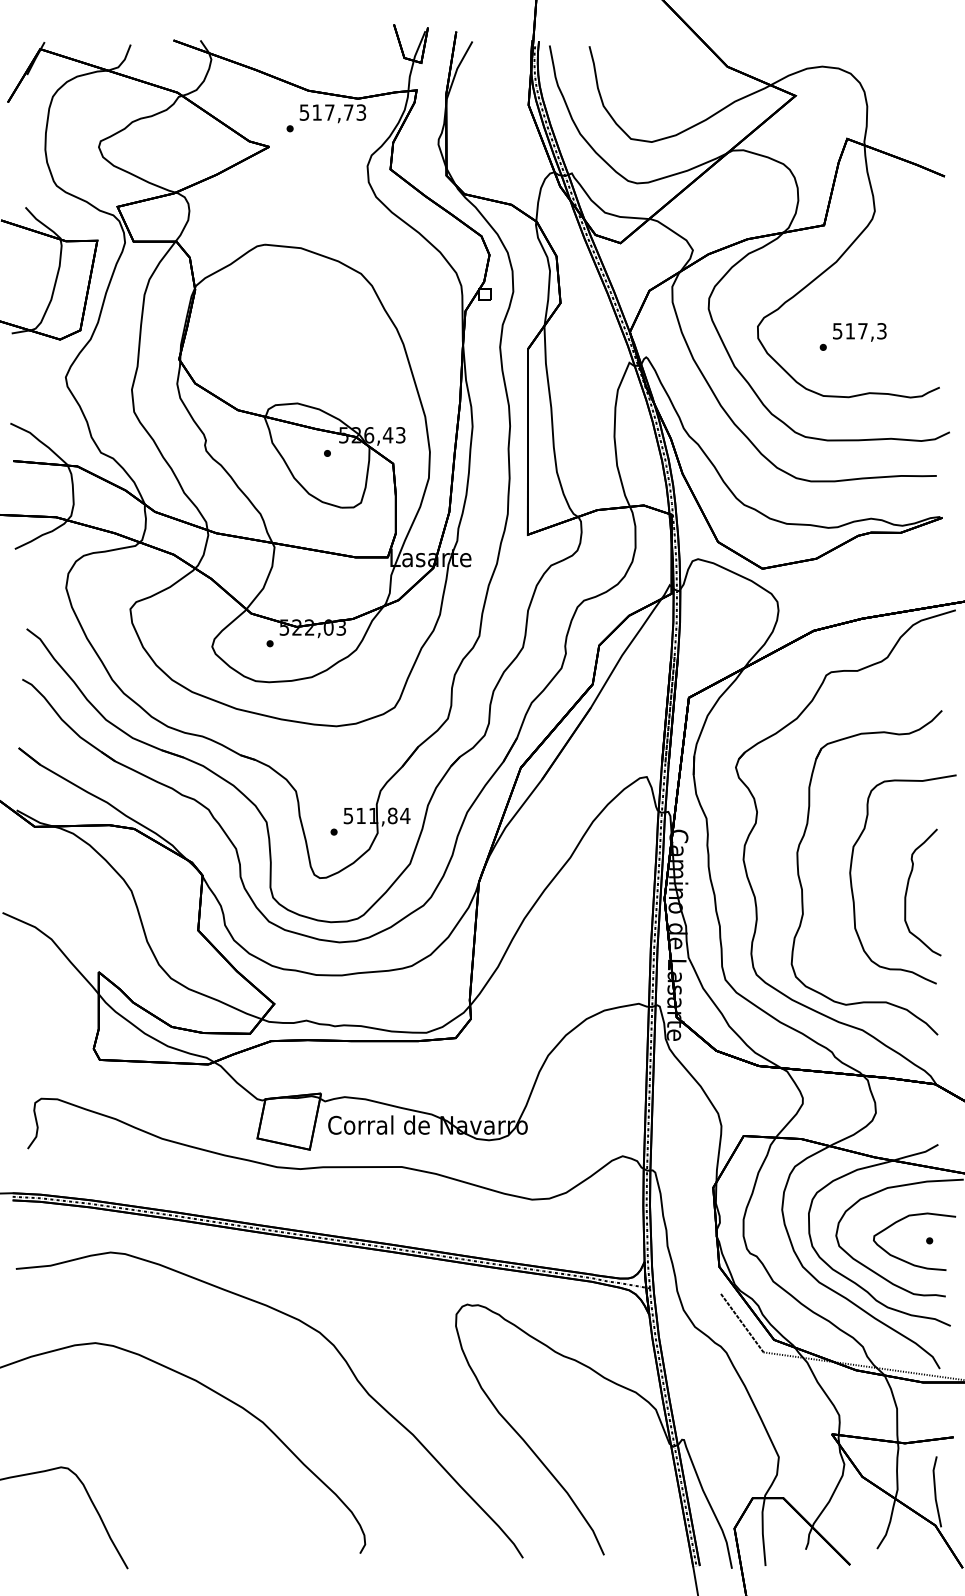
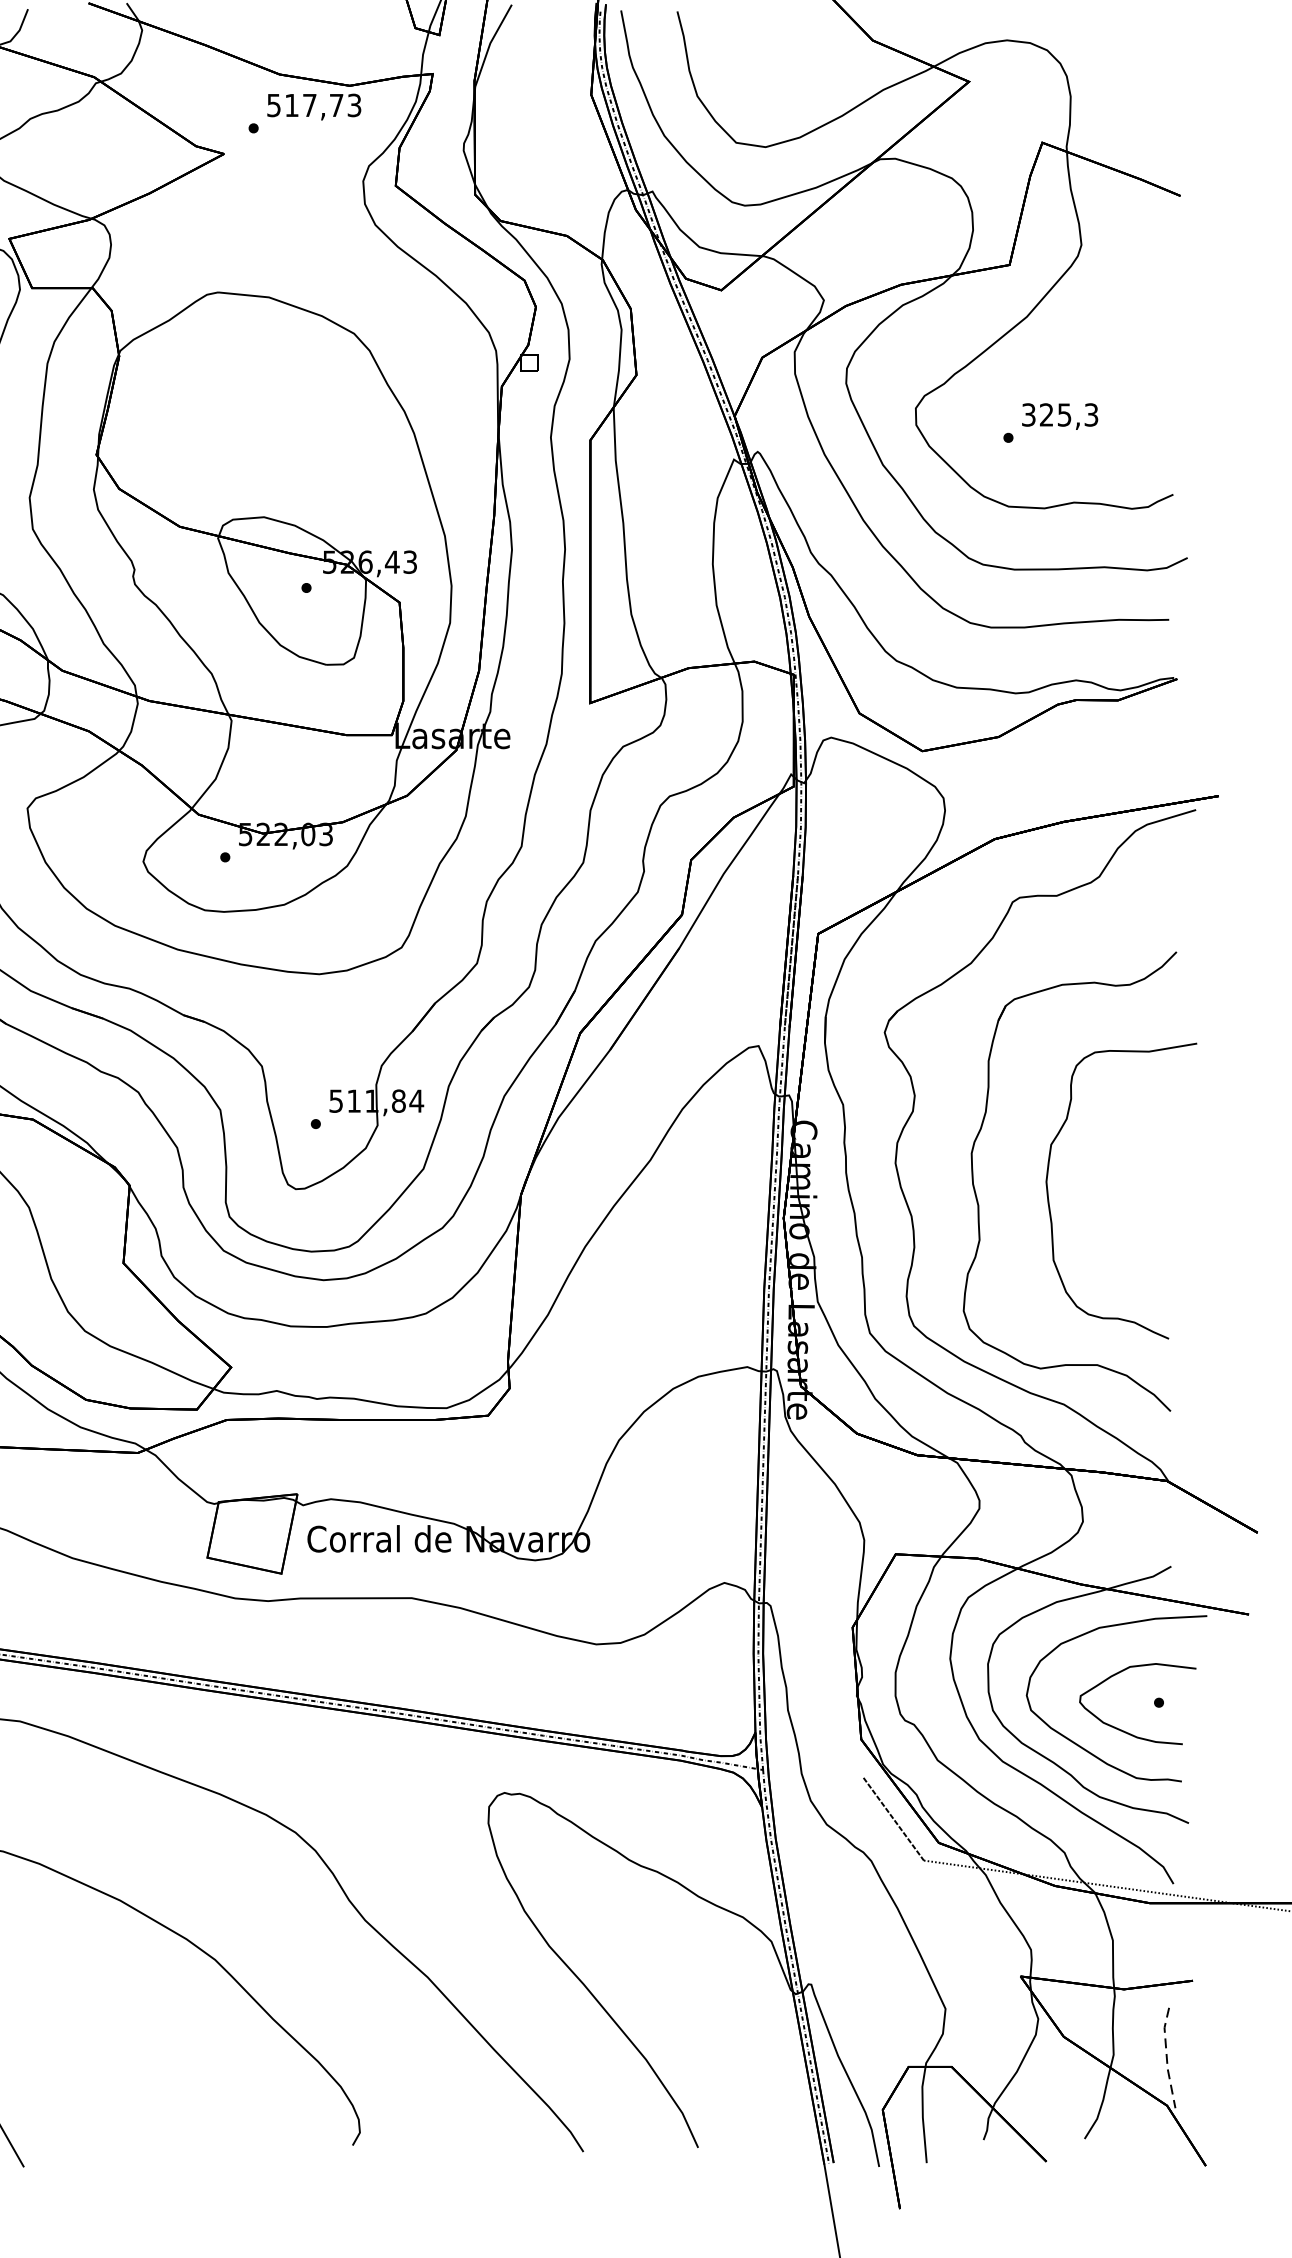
text: (850, 331) -> (1046, 415), 517,3 -> 325,3
curve: (908, 887) -> (1129, 1202), removed
line: (935, 1491) -> (1167, 2057), solid -> dashed

